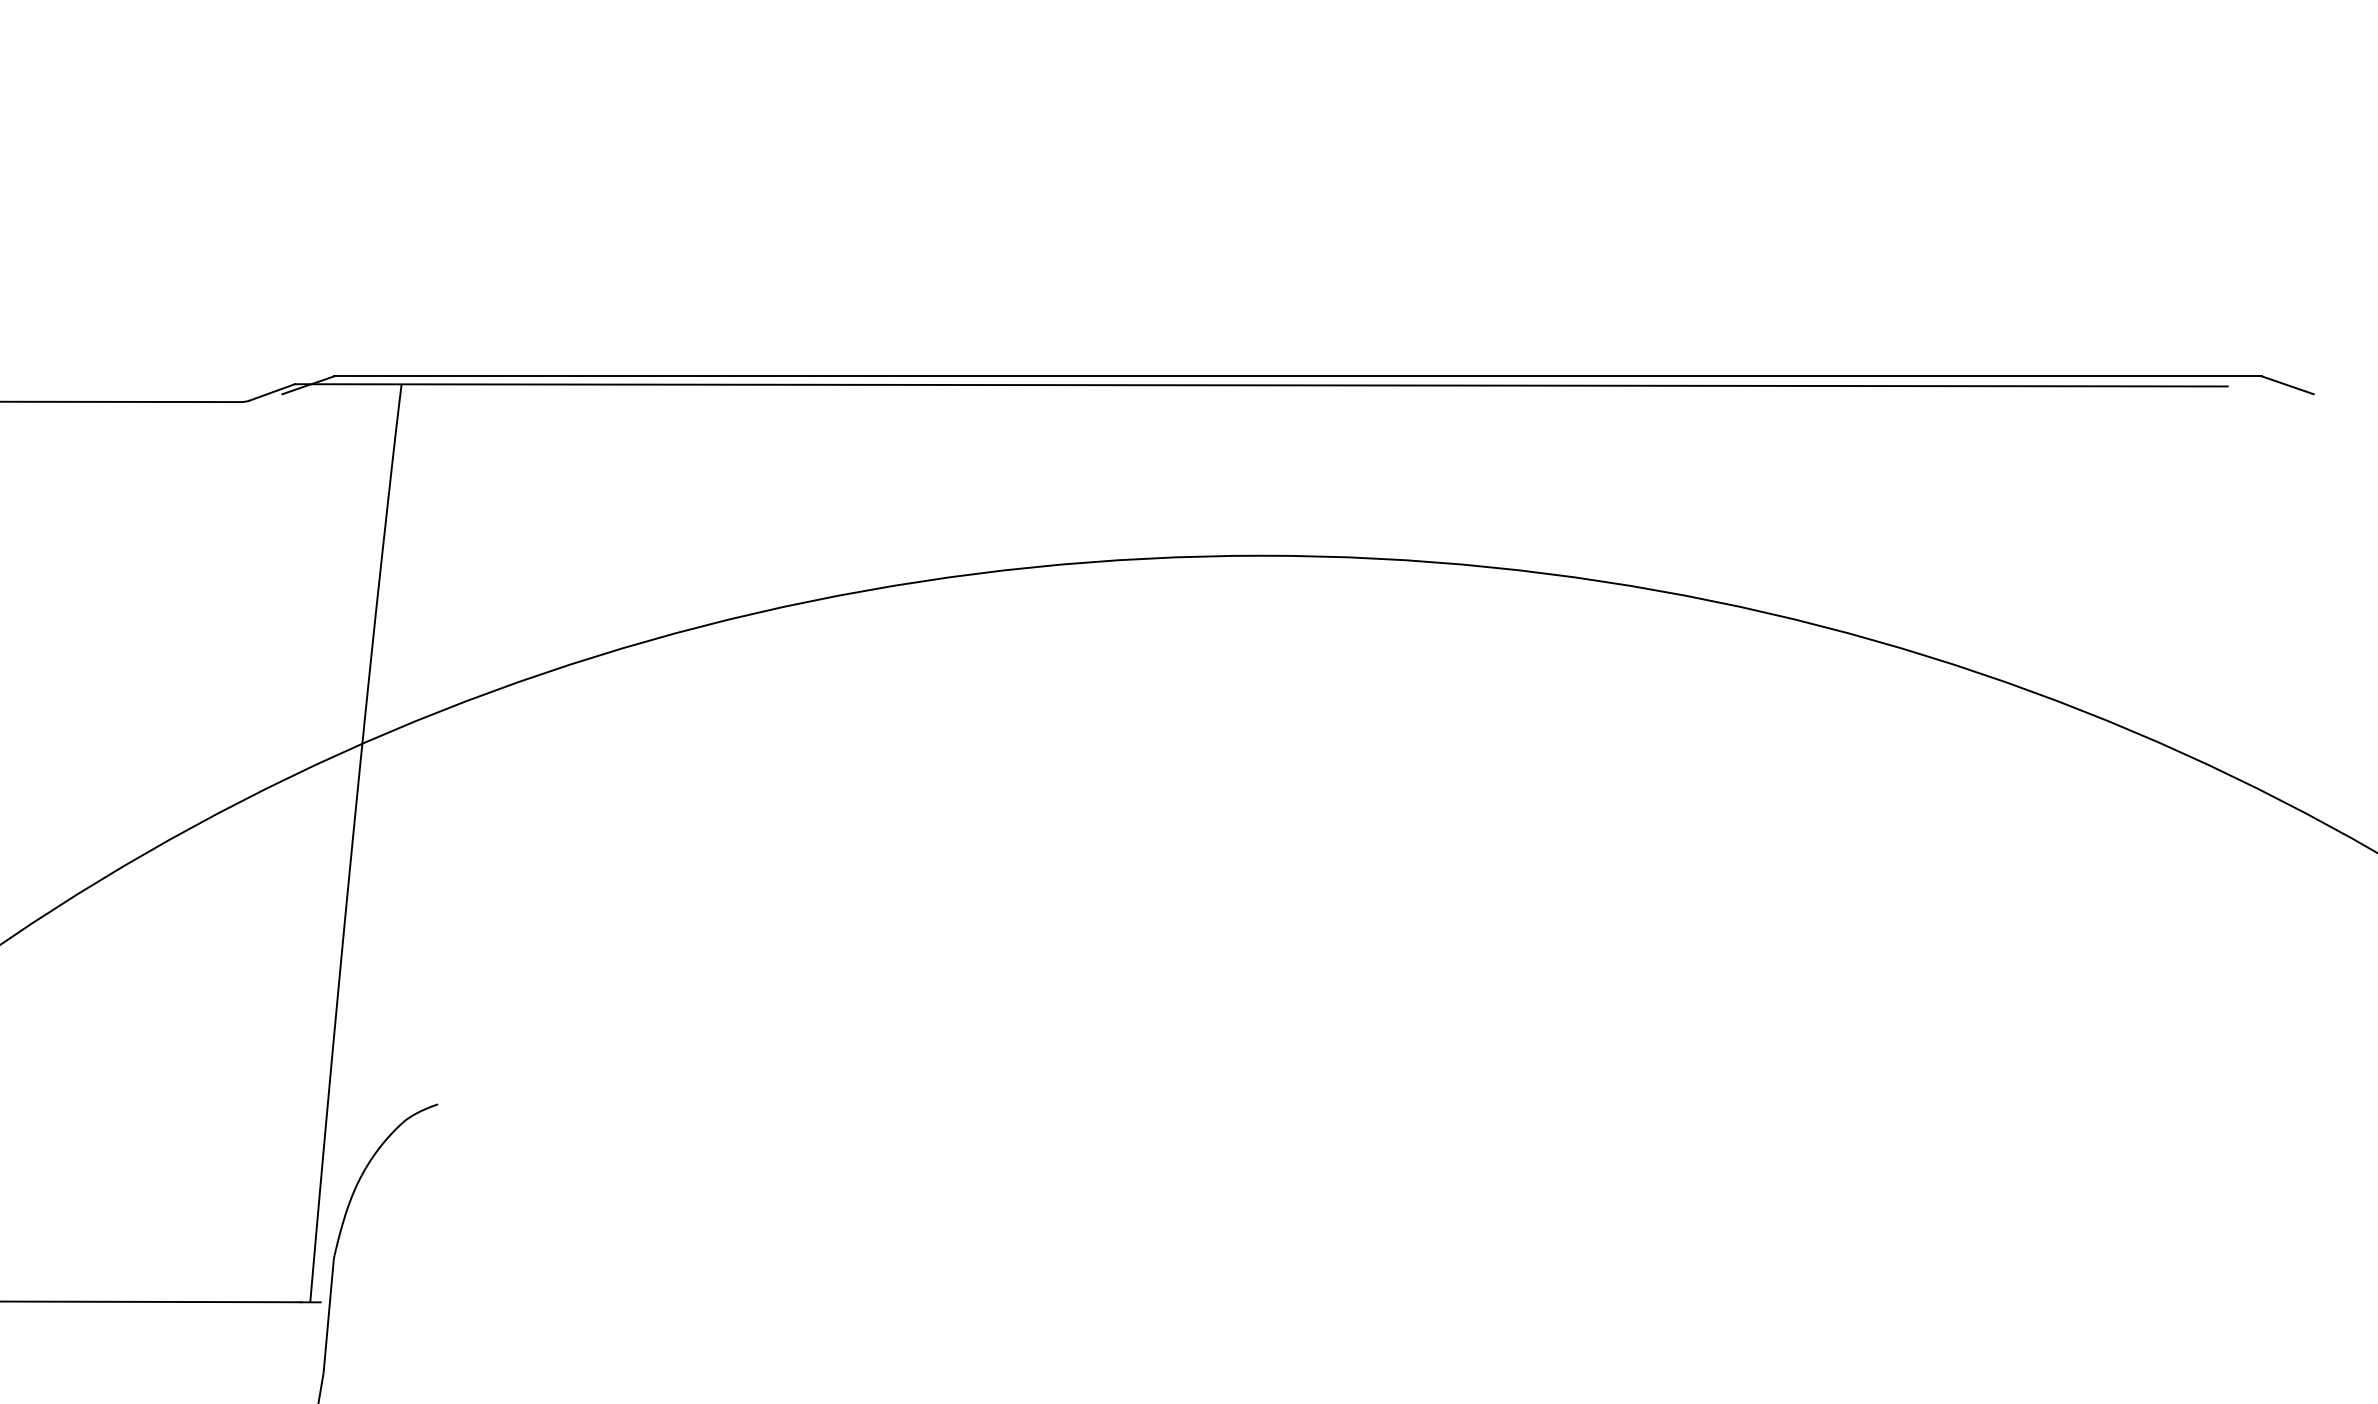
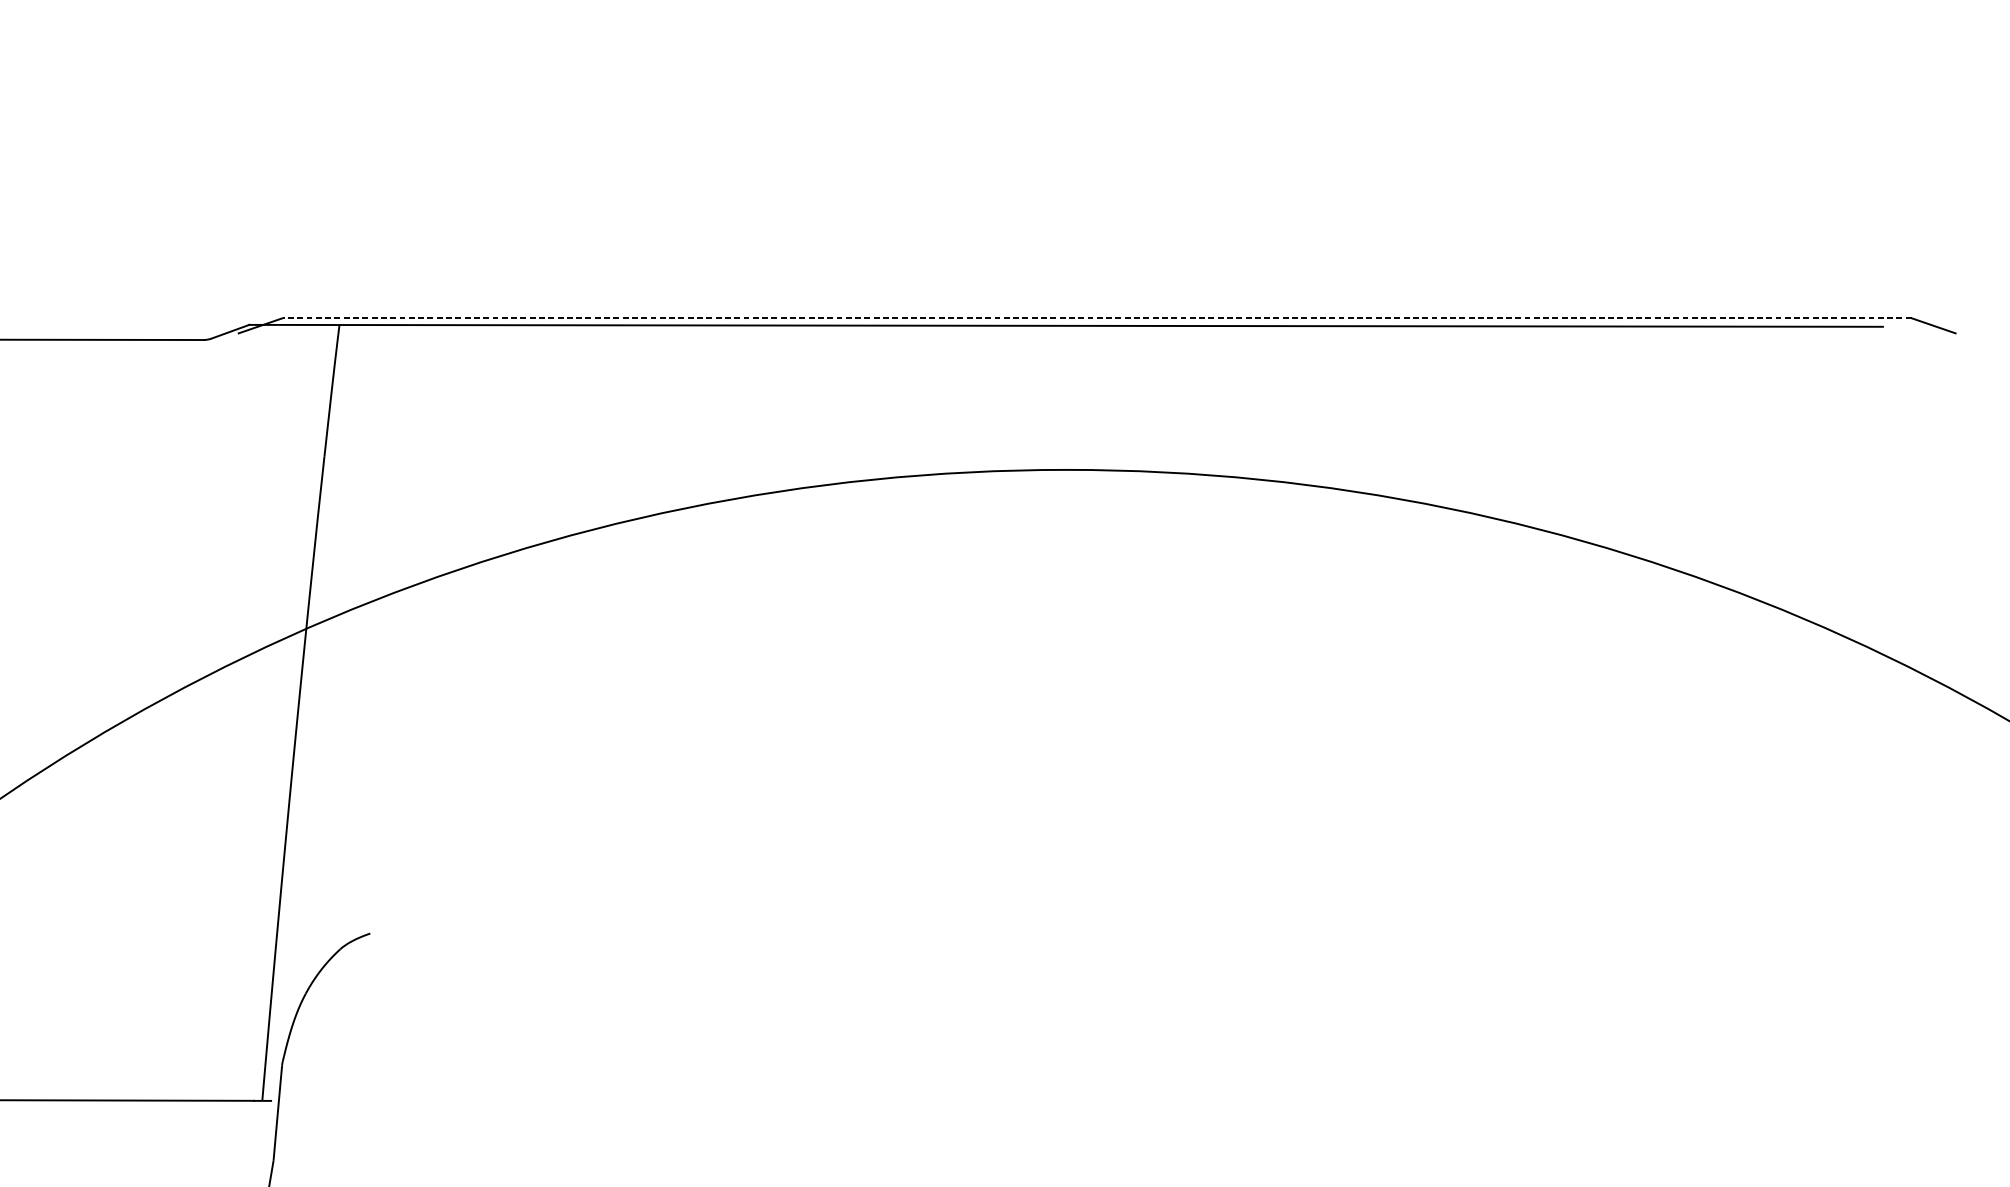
line: (1298, 376) -> (1097, 318), solid -> dashed

